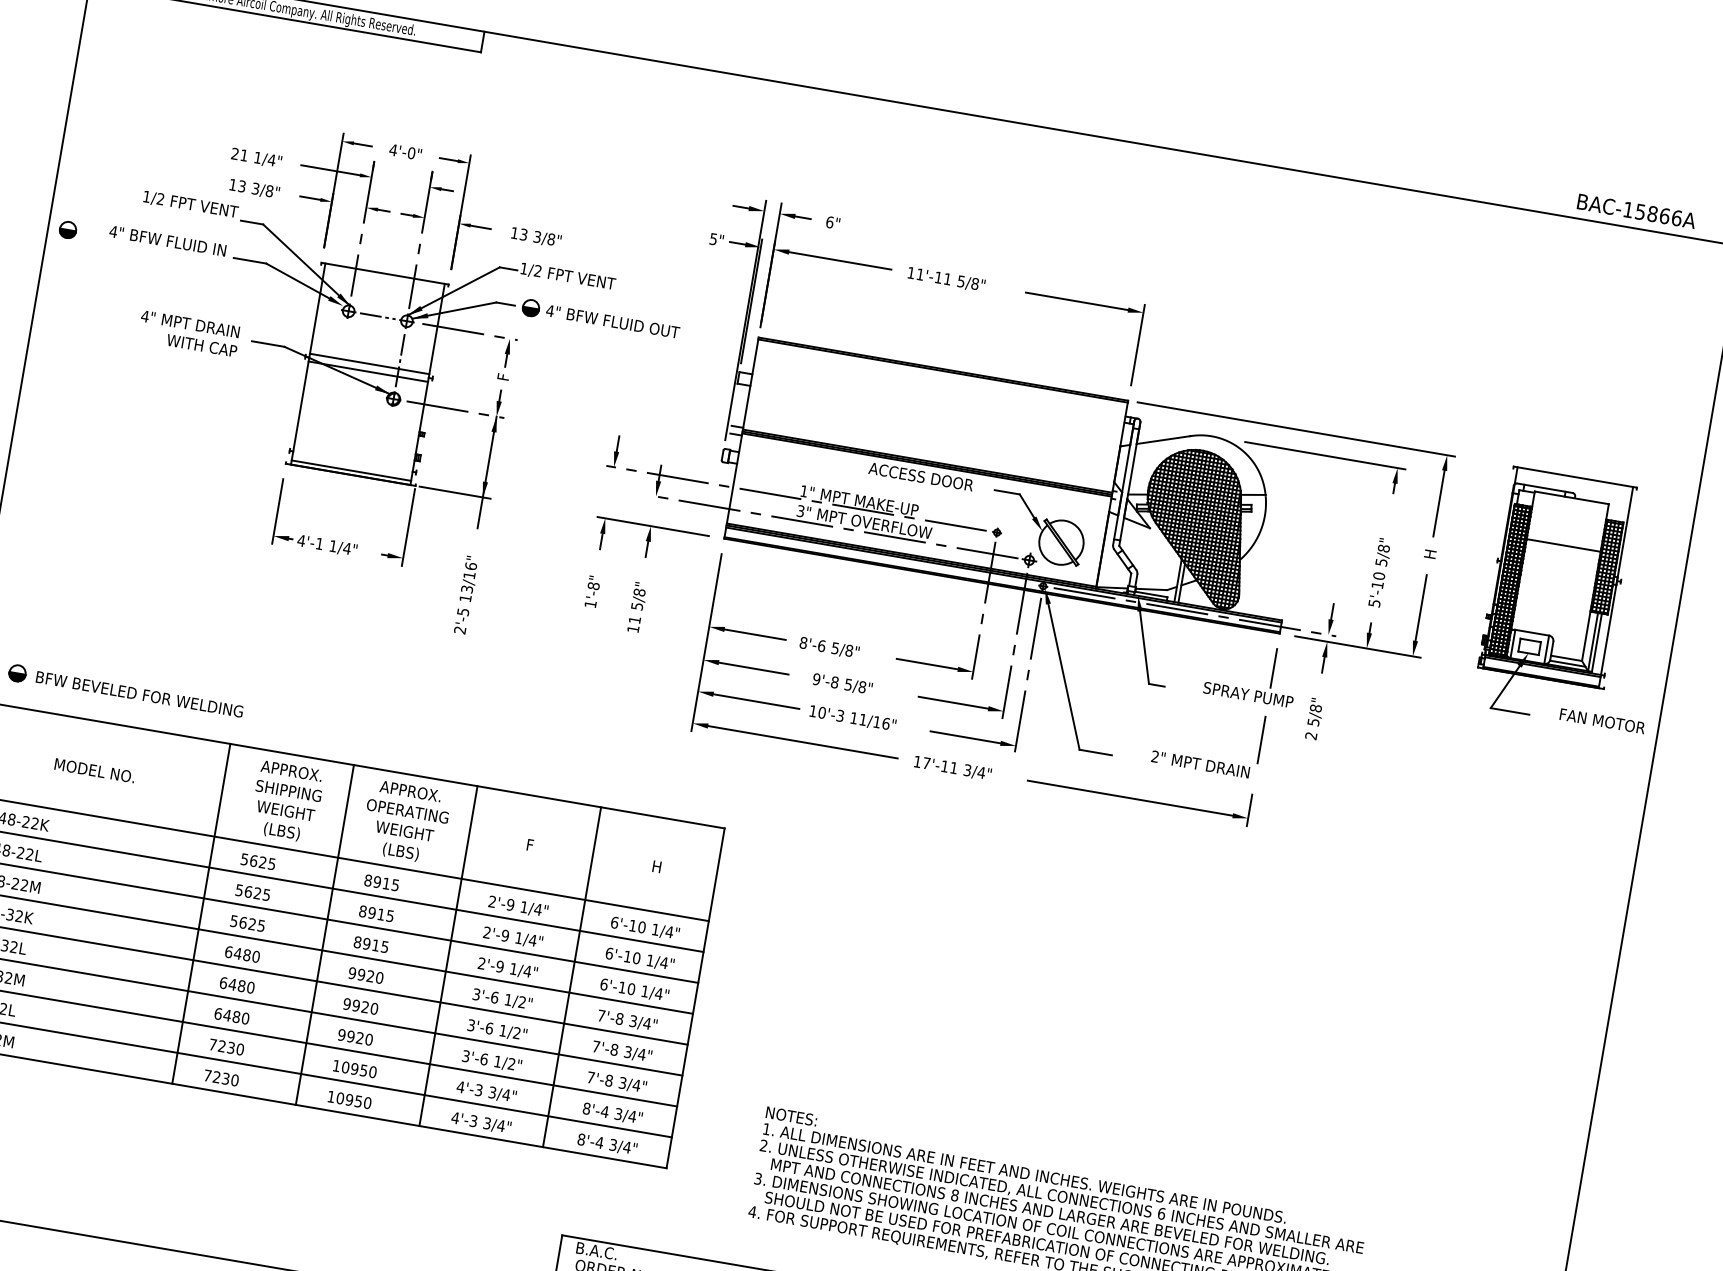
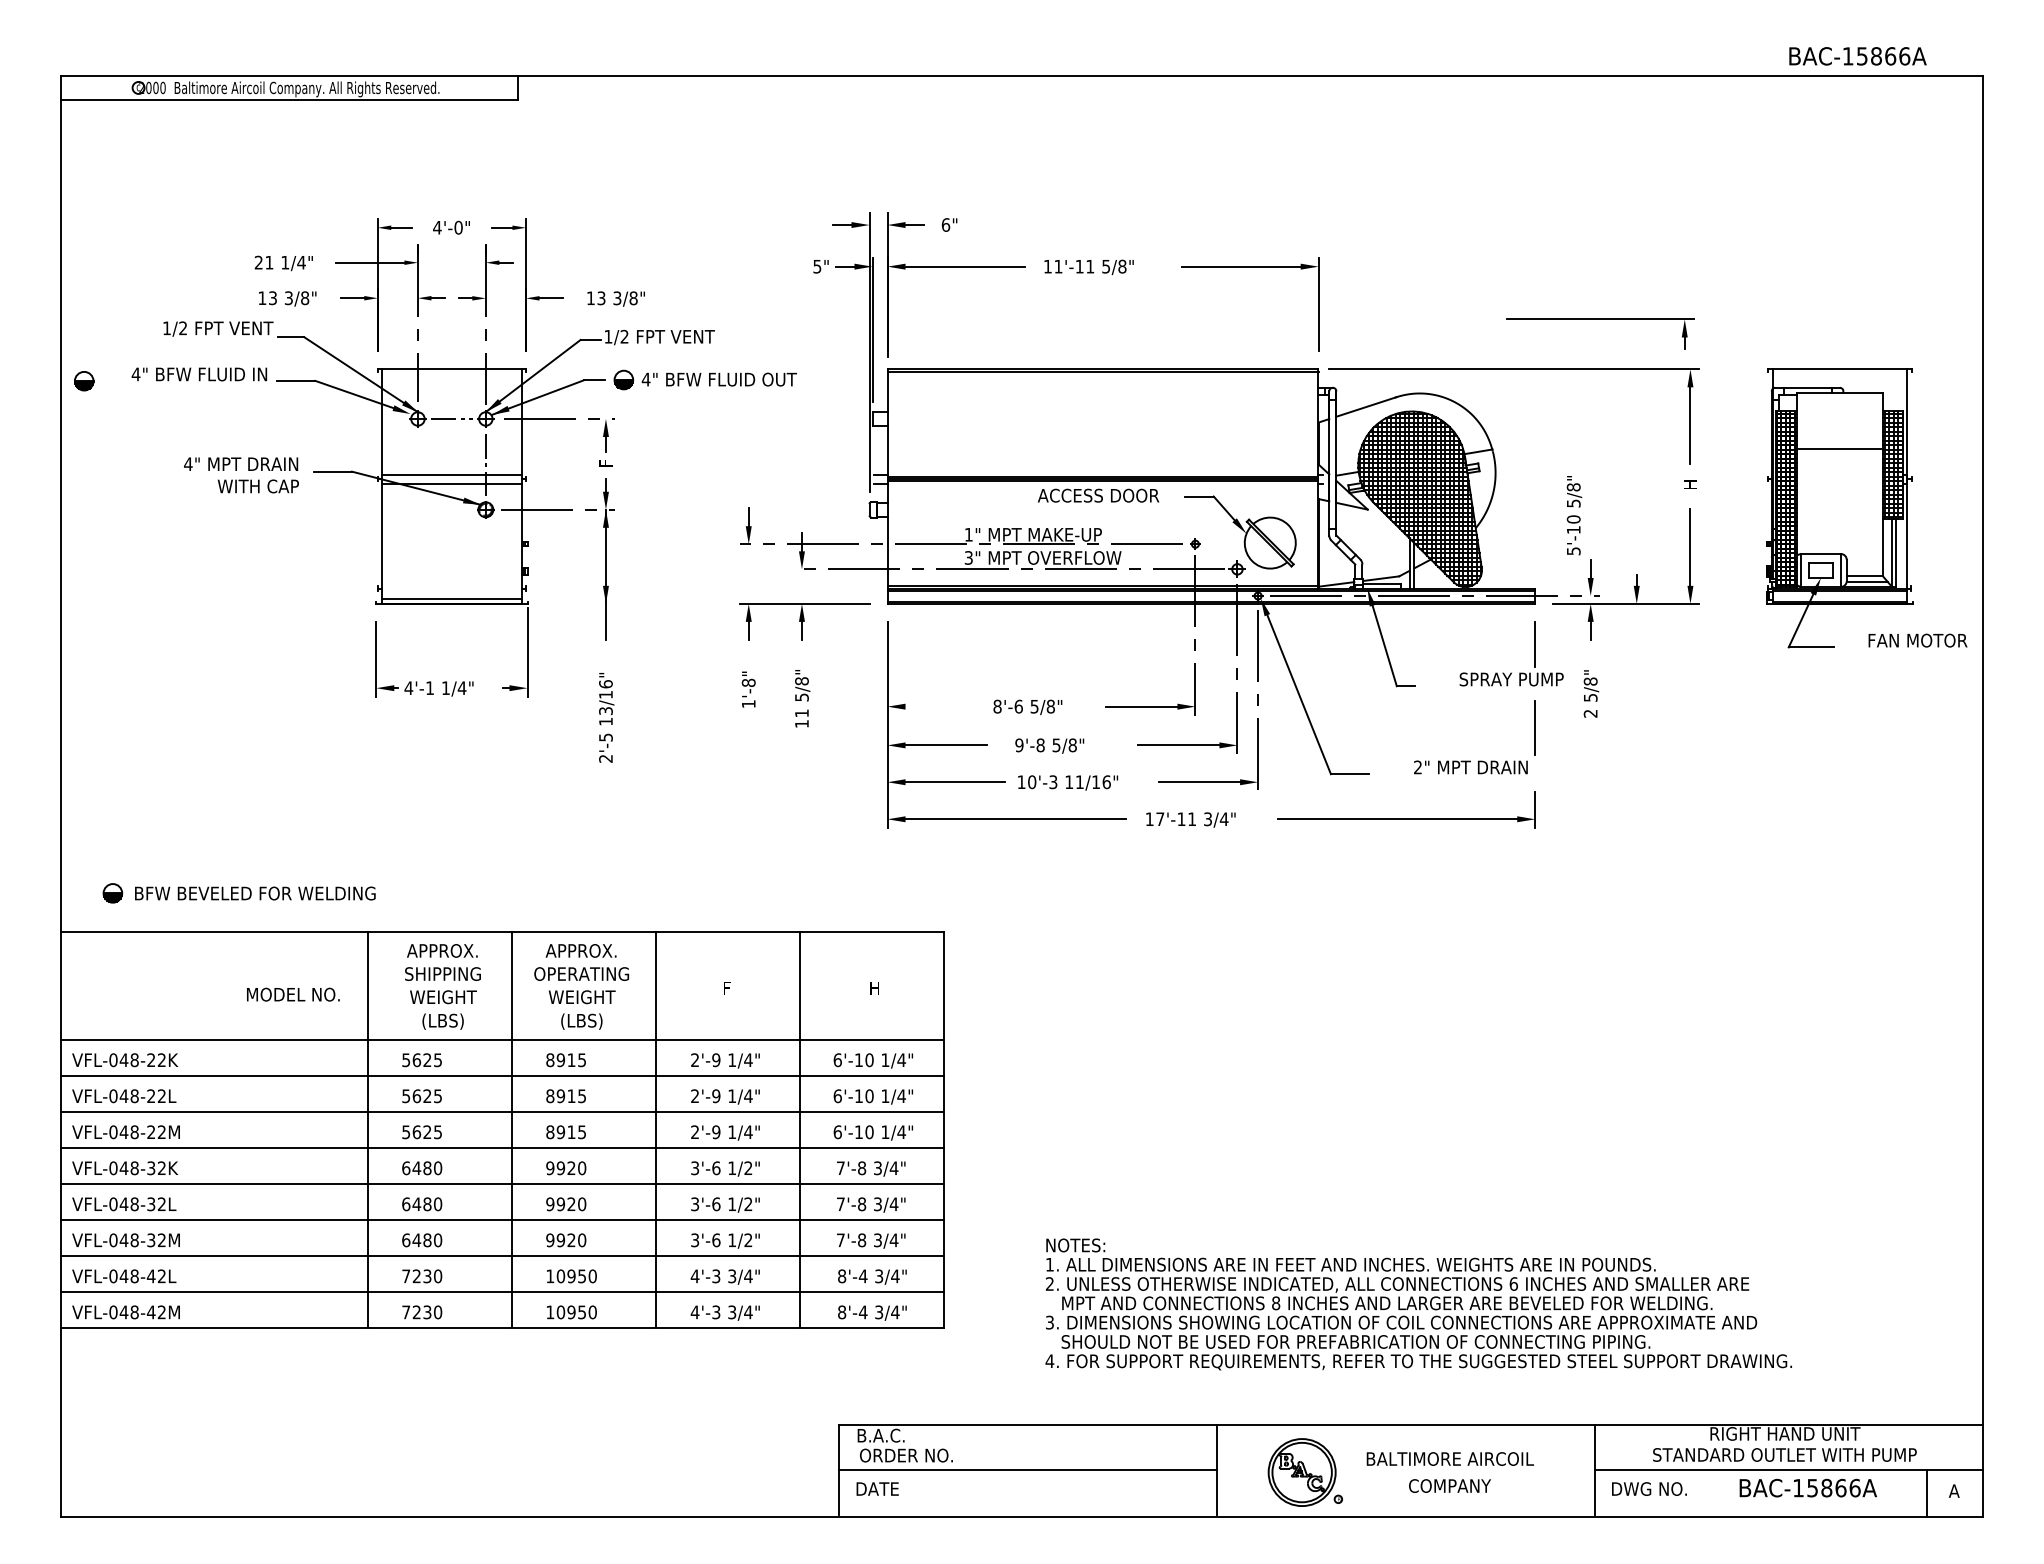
part: (1325, 455) -> (1600, 319), moved
line: (455, 492) -> (573, 603), removed
text: (1380, 572) -> (1574, 515), moved
line: (754, 634) -> (940, 706), removed
text: (95, 770) -> (293, 994), moved

